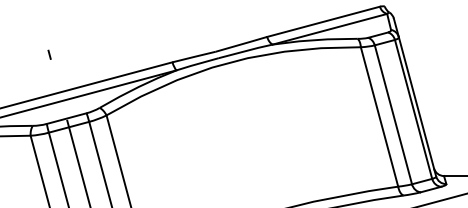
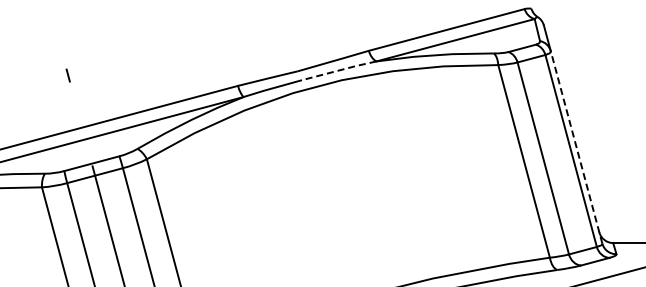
line: (245, 51) -> (339, 70), solid -> dashed
line: (417, 106) -> (576, 147), solid -> dashed

